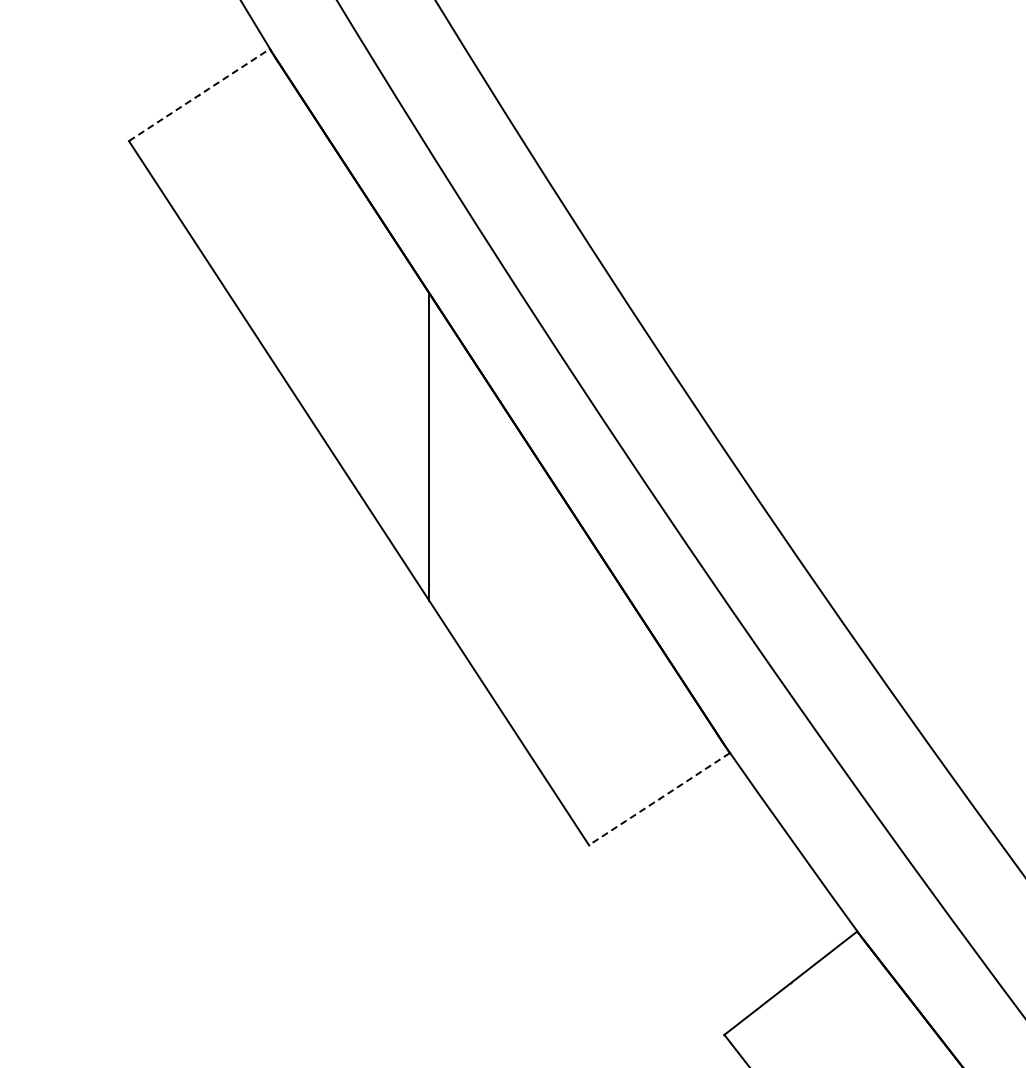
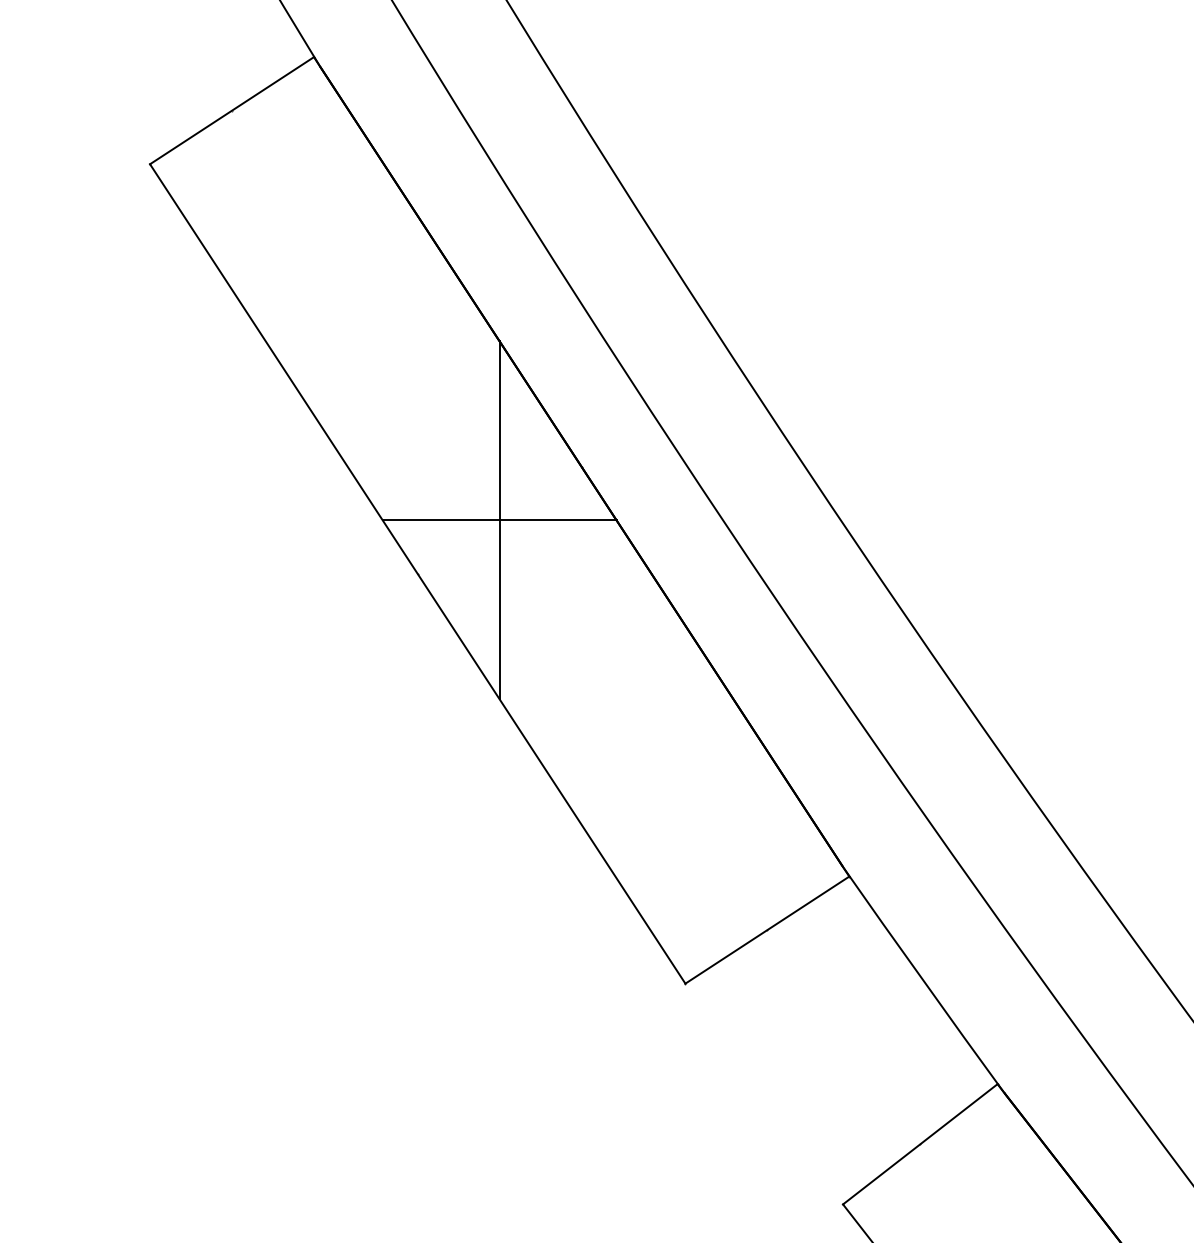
line: (199, 94) -> (232, 110), dashed -> solid
line: (428, 447) -> (498, 520), added
line: (658, 799) -> (766, 930), dashed -> solid

